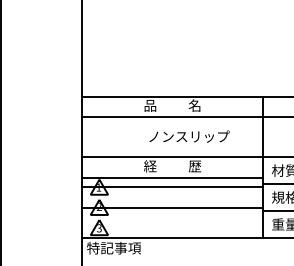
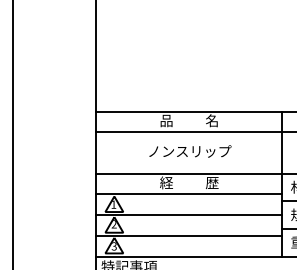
text: (189, 136) -> (190, 151), moved
line: (172, 186) -> (189, 214), moved
line: (172, 208) -> (189, 236), moved

